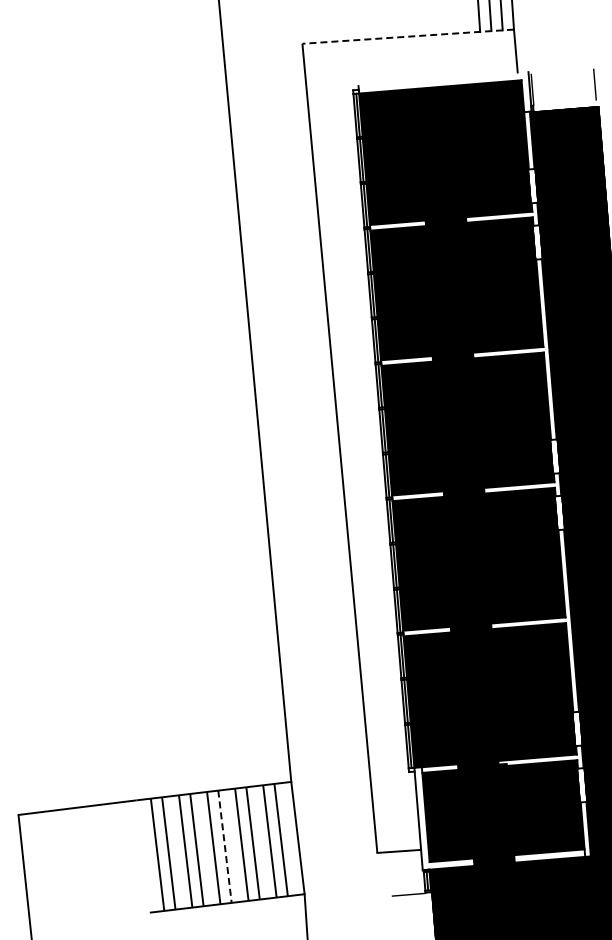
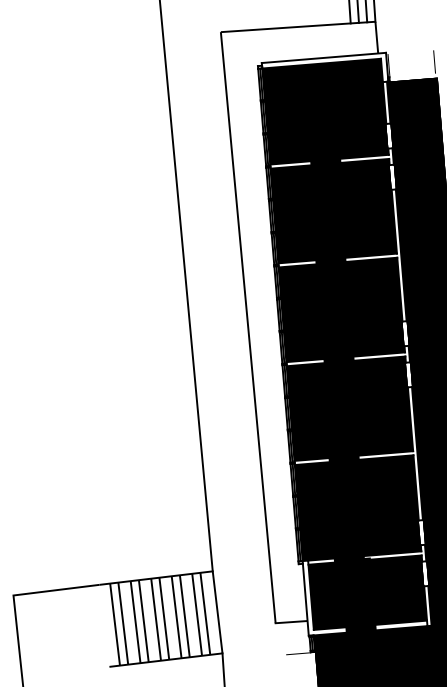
line: (407, 36) -> (297, 26), dashed -> solid
line: (443, 79) -> (323, 58), added
line: (224, 846) -> (163, 618), dashed -> solid

